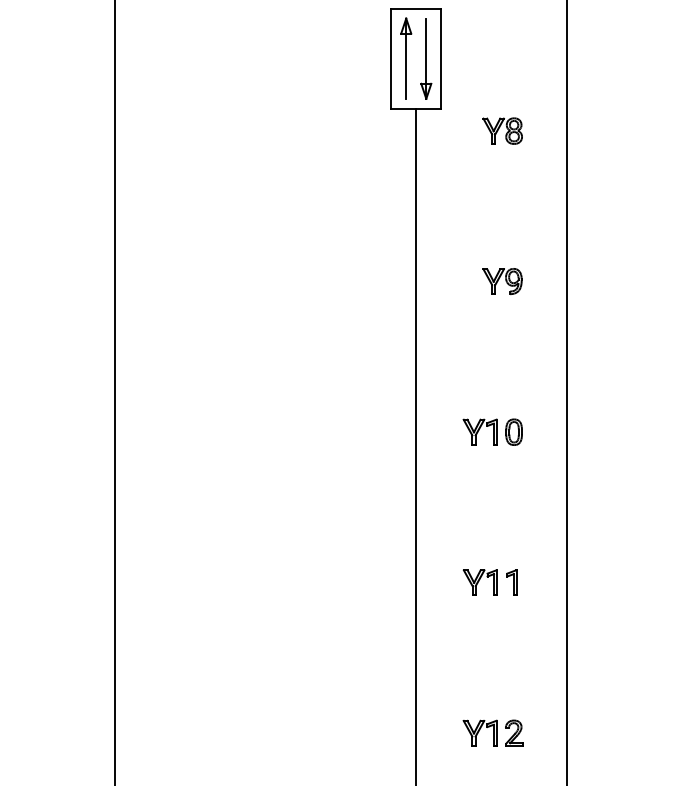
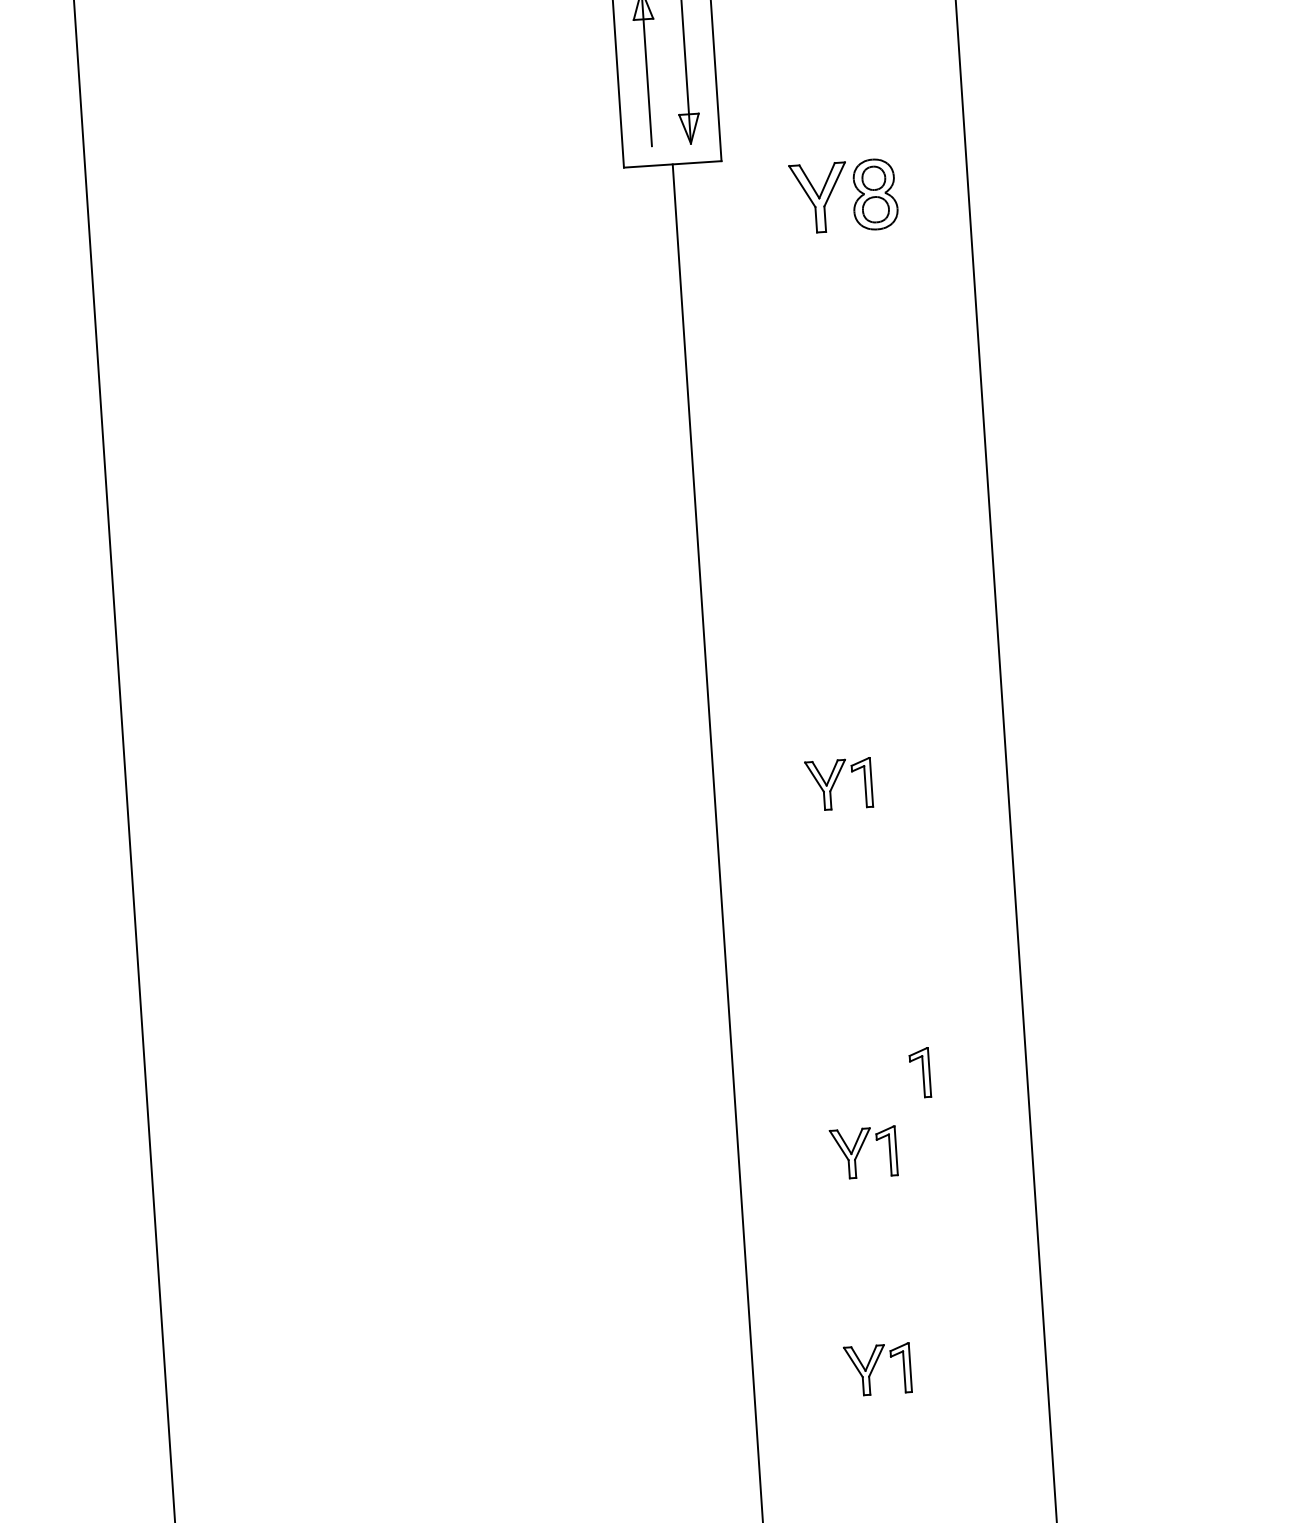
part: (502, 130) -> (843, 195), size x1.4
part: (502, 281) -> (862, 488), removed
part: (513, 431) -> (903, 778), removed
part: (479, 582) -> (861, 1152), moved
part: (514, 732) -> (944, 1363), removed

